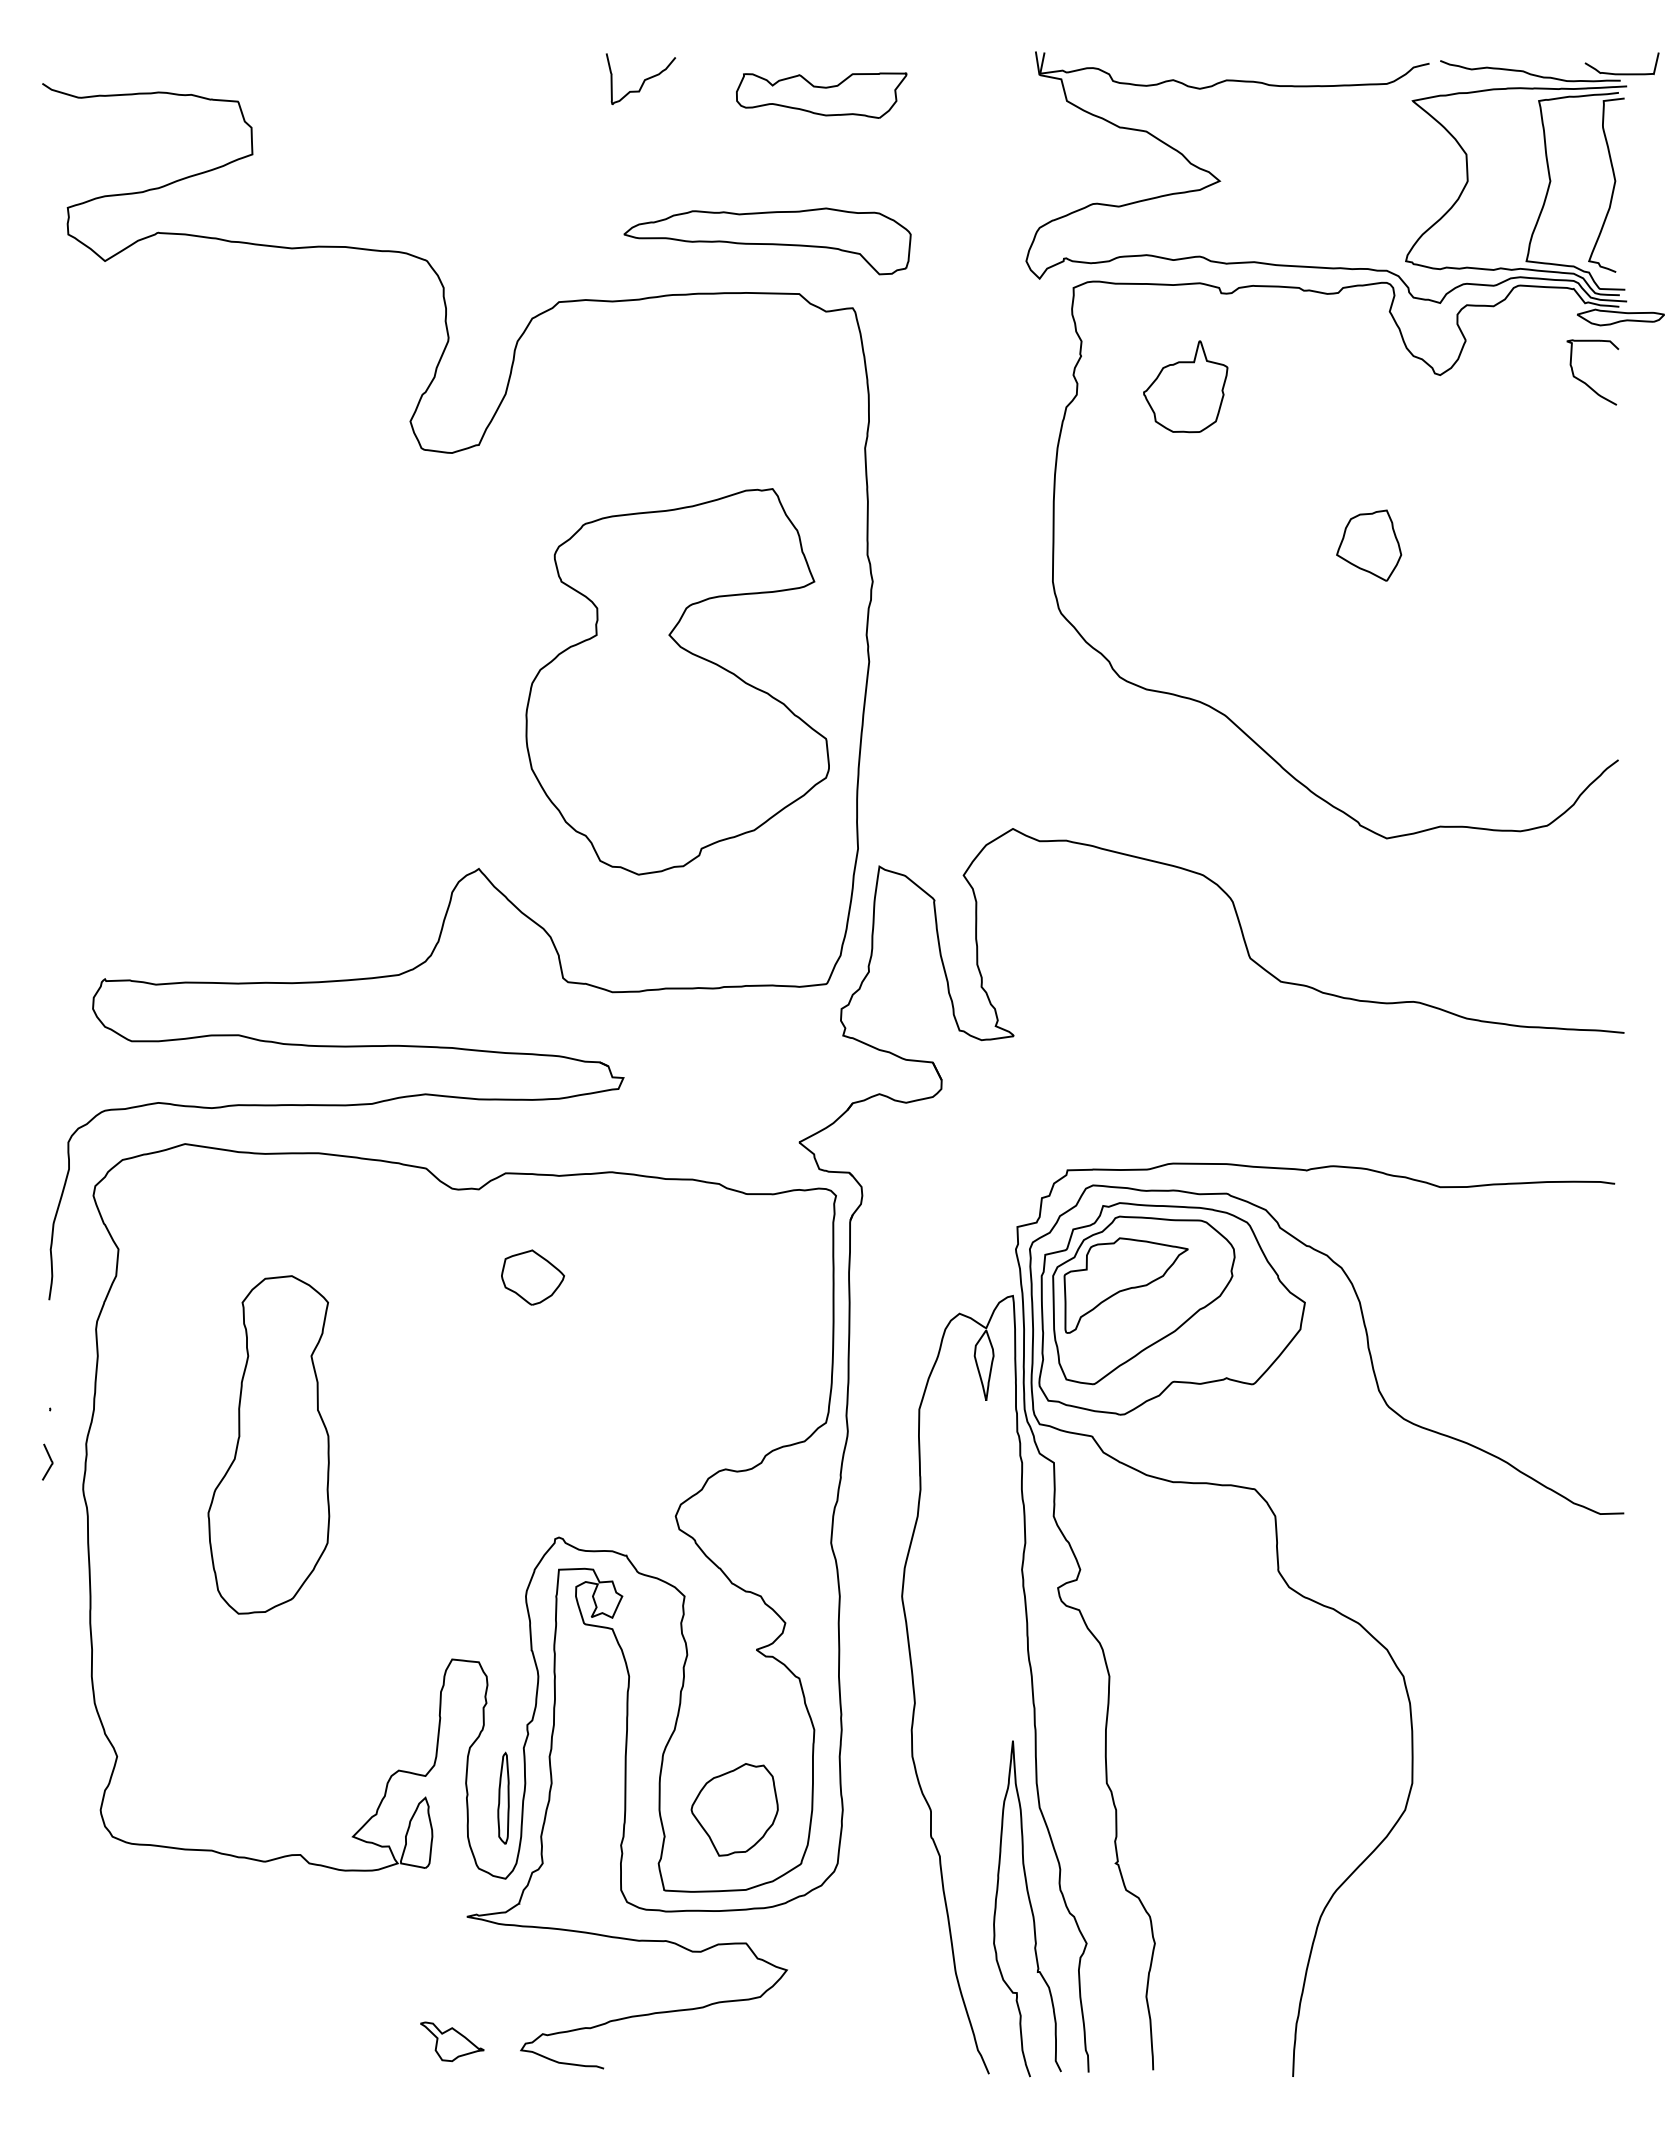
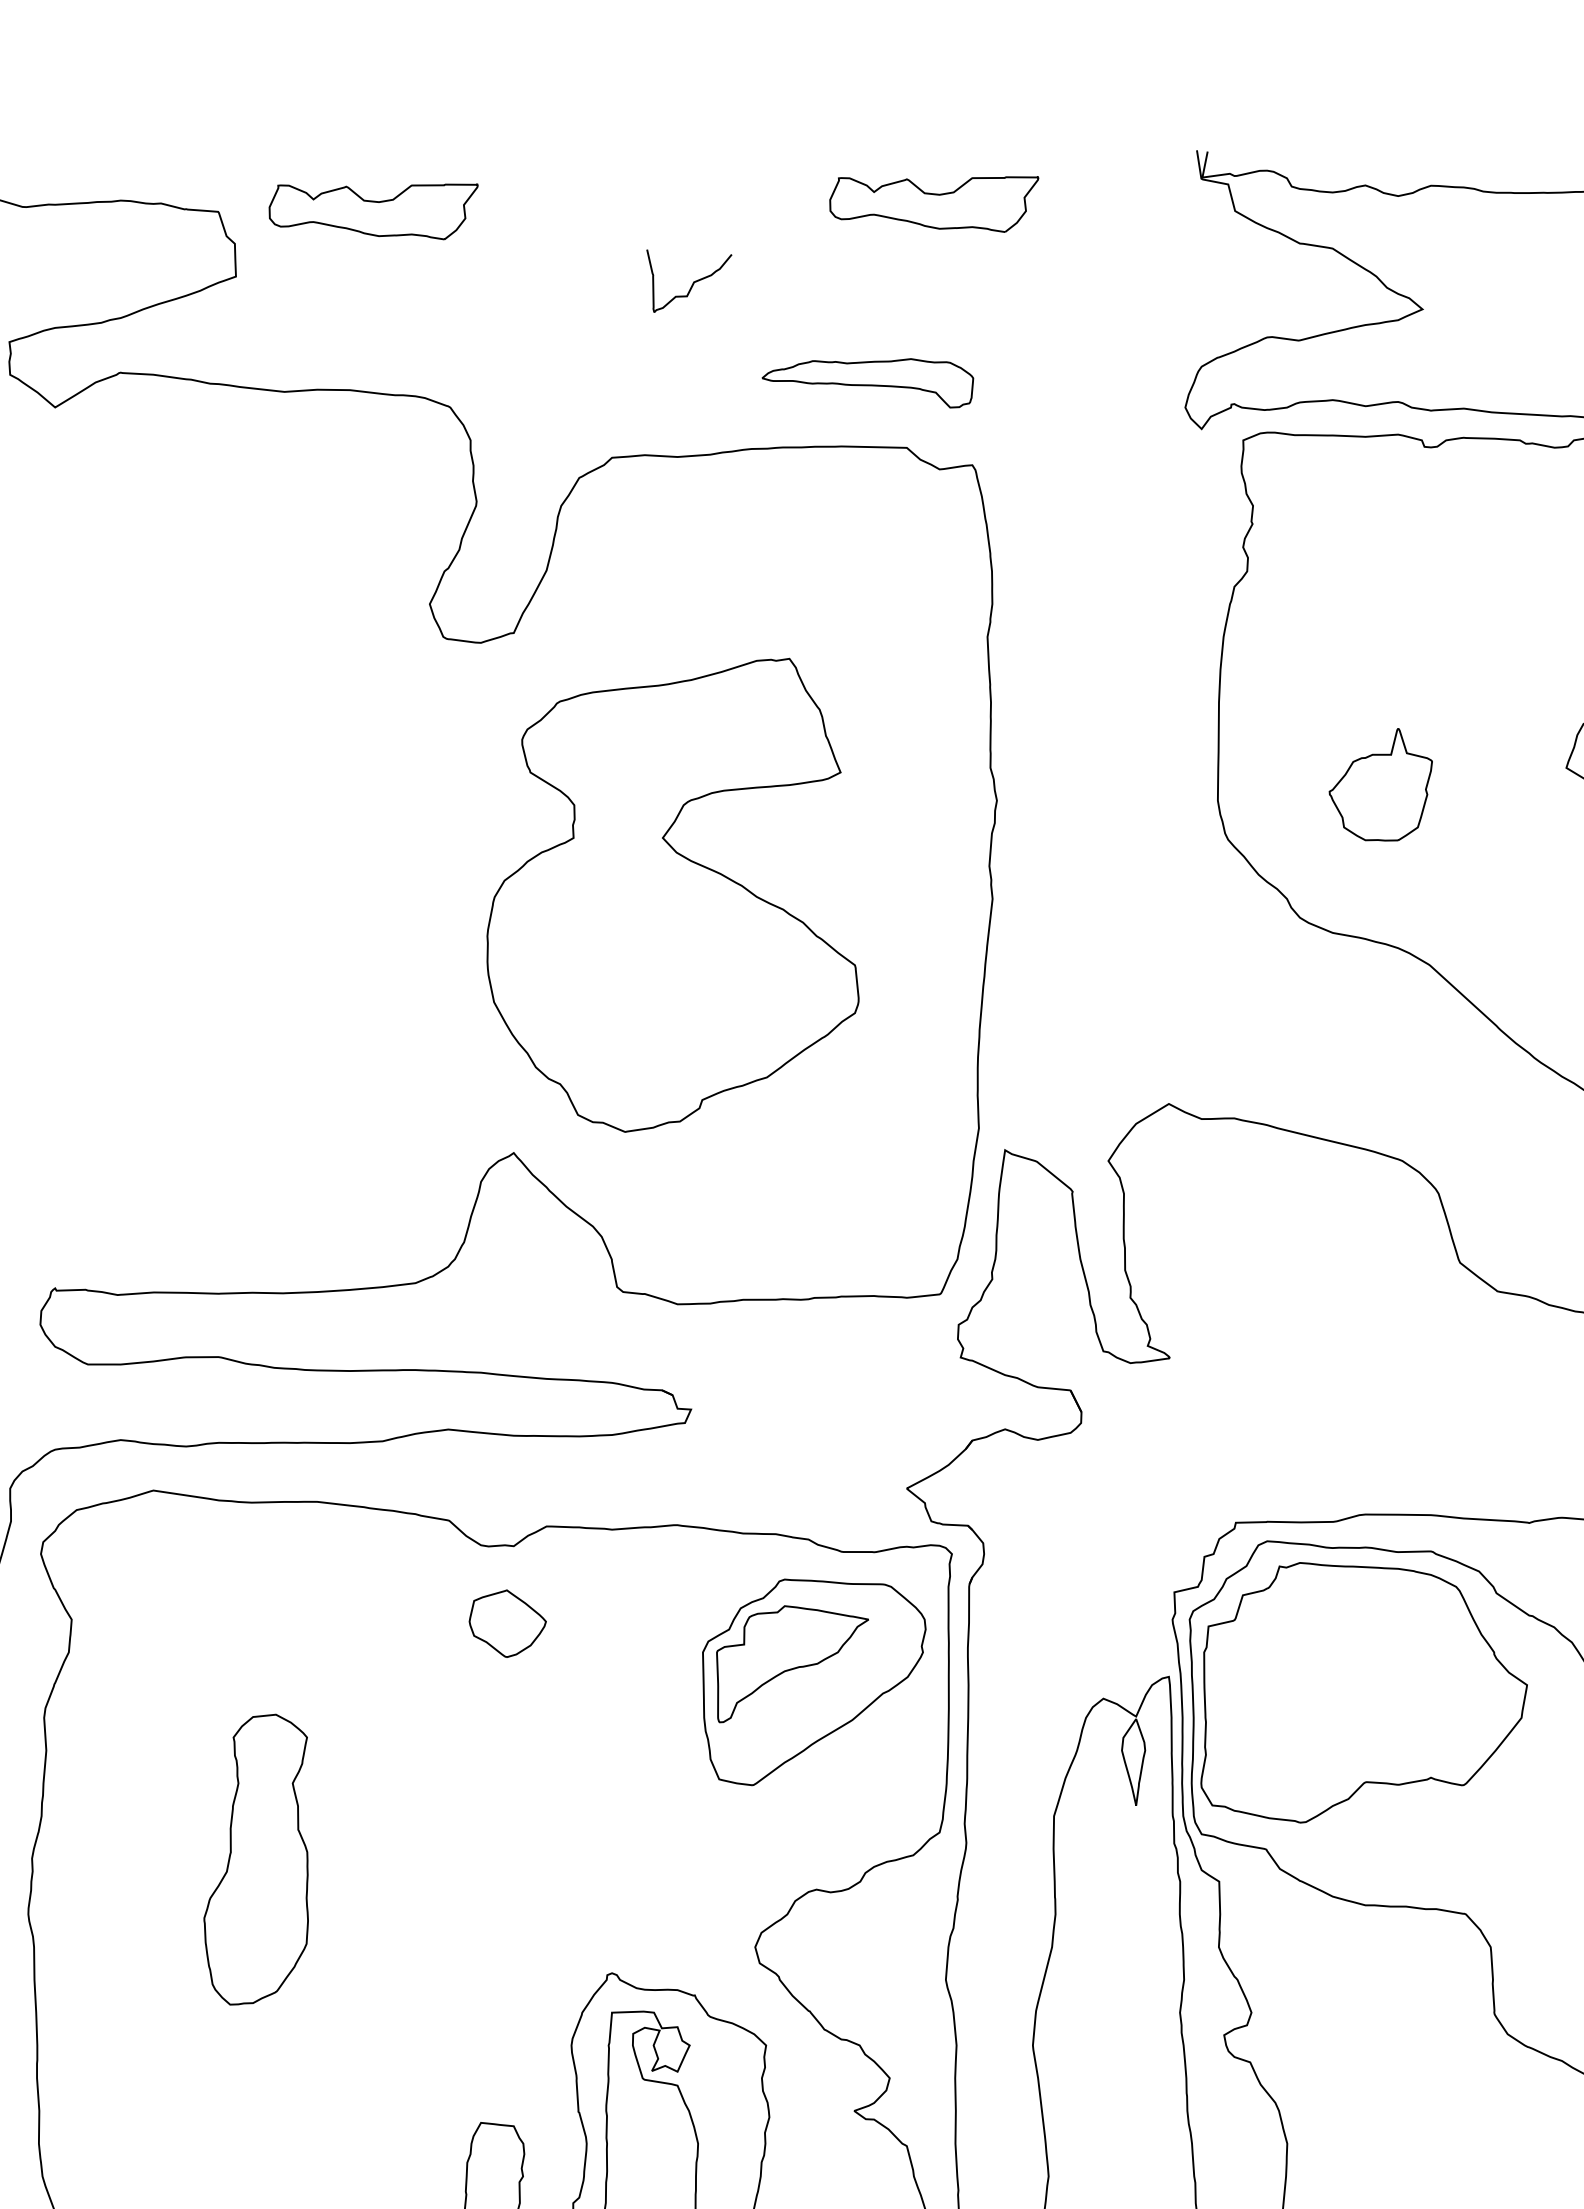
curve: (643, 80) -> (692, 282), moved
part: (364, 101) -> (373, 211), added
part: (767, 241) -> (867, 383), size x0.6
part: (1185, 386) -> (1380, 784), moved
part: (677, 681) -> (672, 894), moved
part: (532, 1277) -> (507, 1623), moved
part: (1143, 1300) -> (813, 1682), moved
part: (268, 1444) -> (255, 1859), size x0.7

